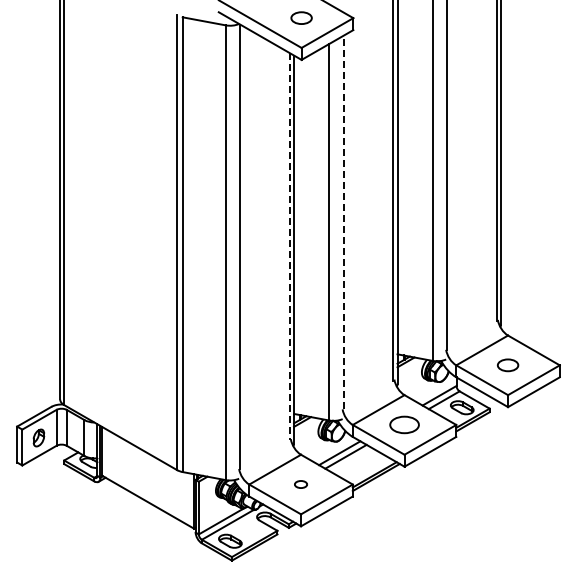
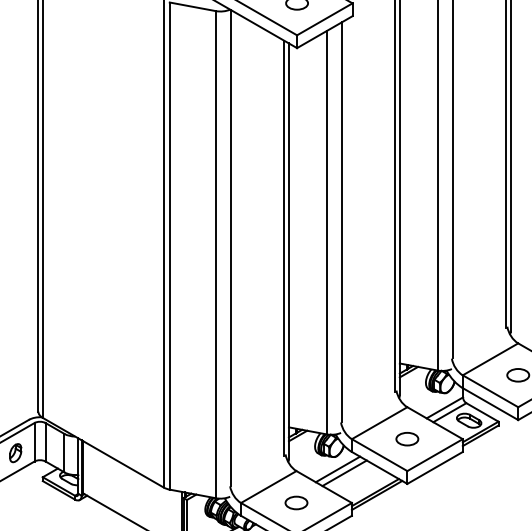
line: (343, 222) -> (341, 222), dashed -> solid
line: (289, 246) -> (284, 247), dashed -> solid
part: (404, 424) -> (407, 438), size x0.71
part: (300, 484) -> (295, 502), size x1.67

